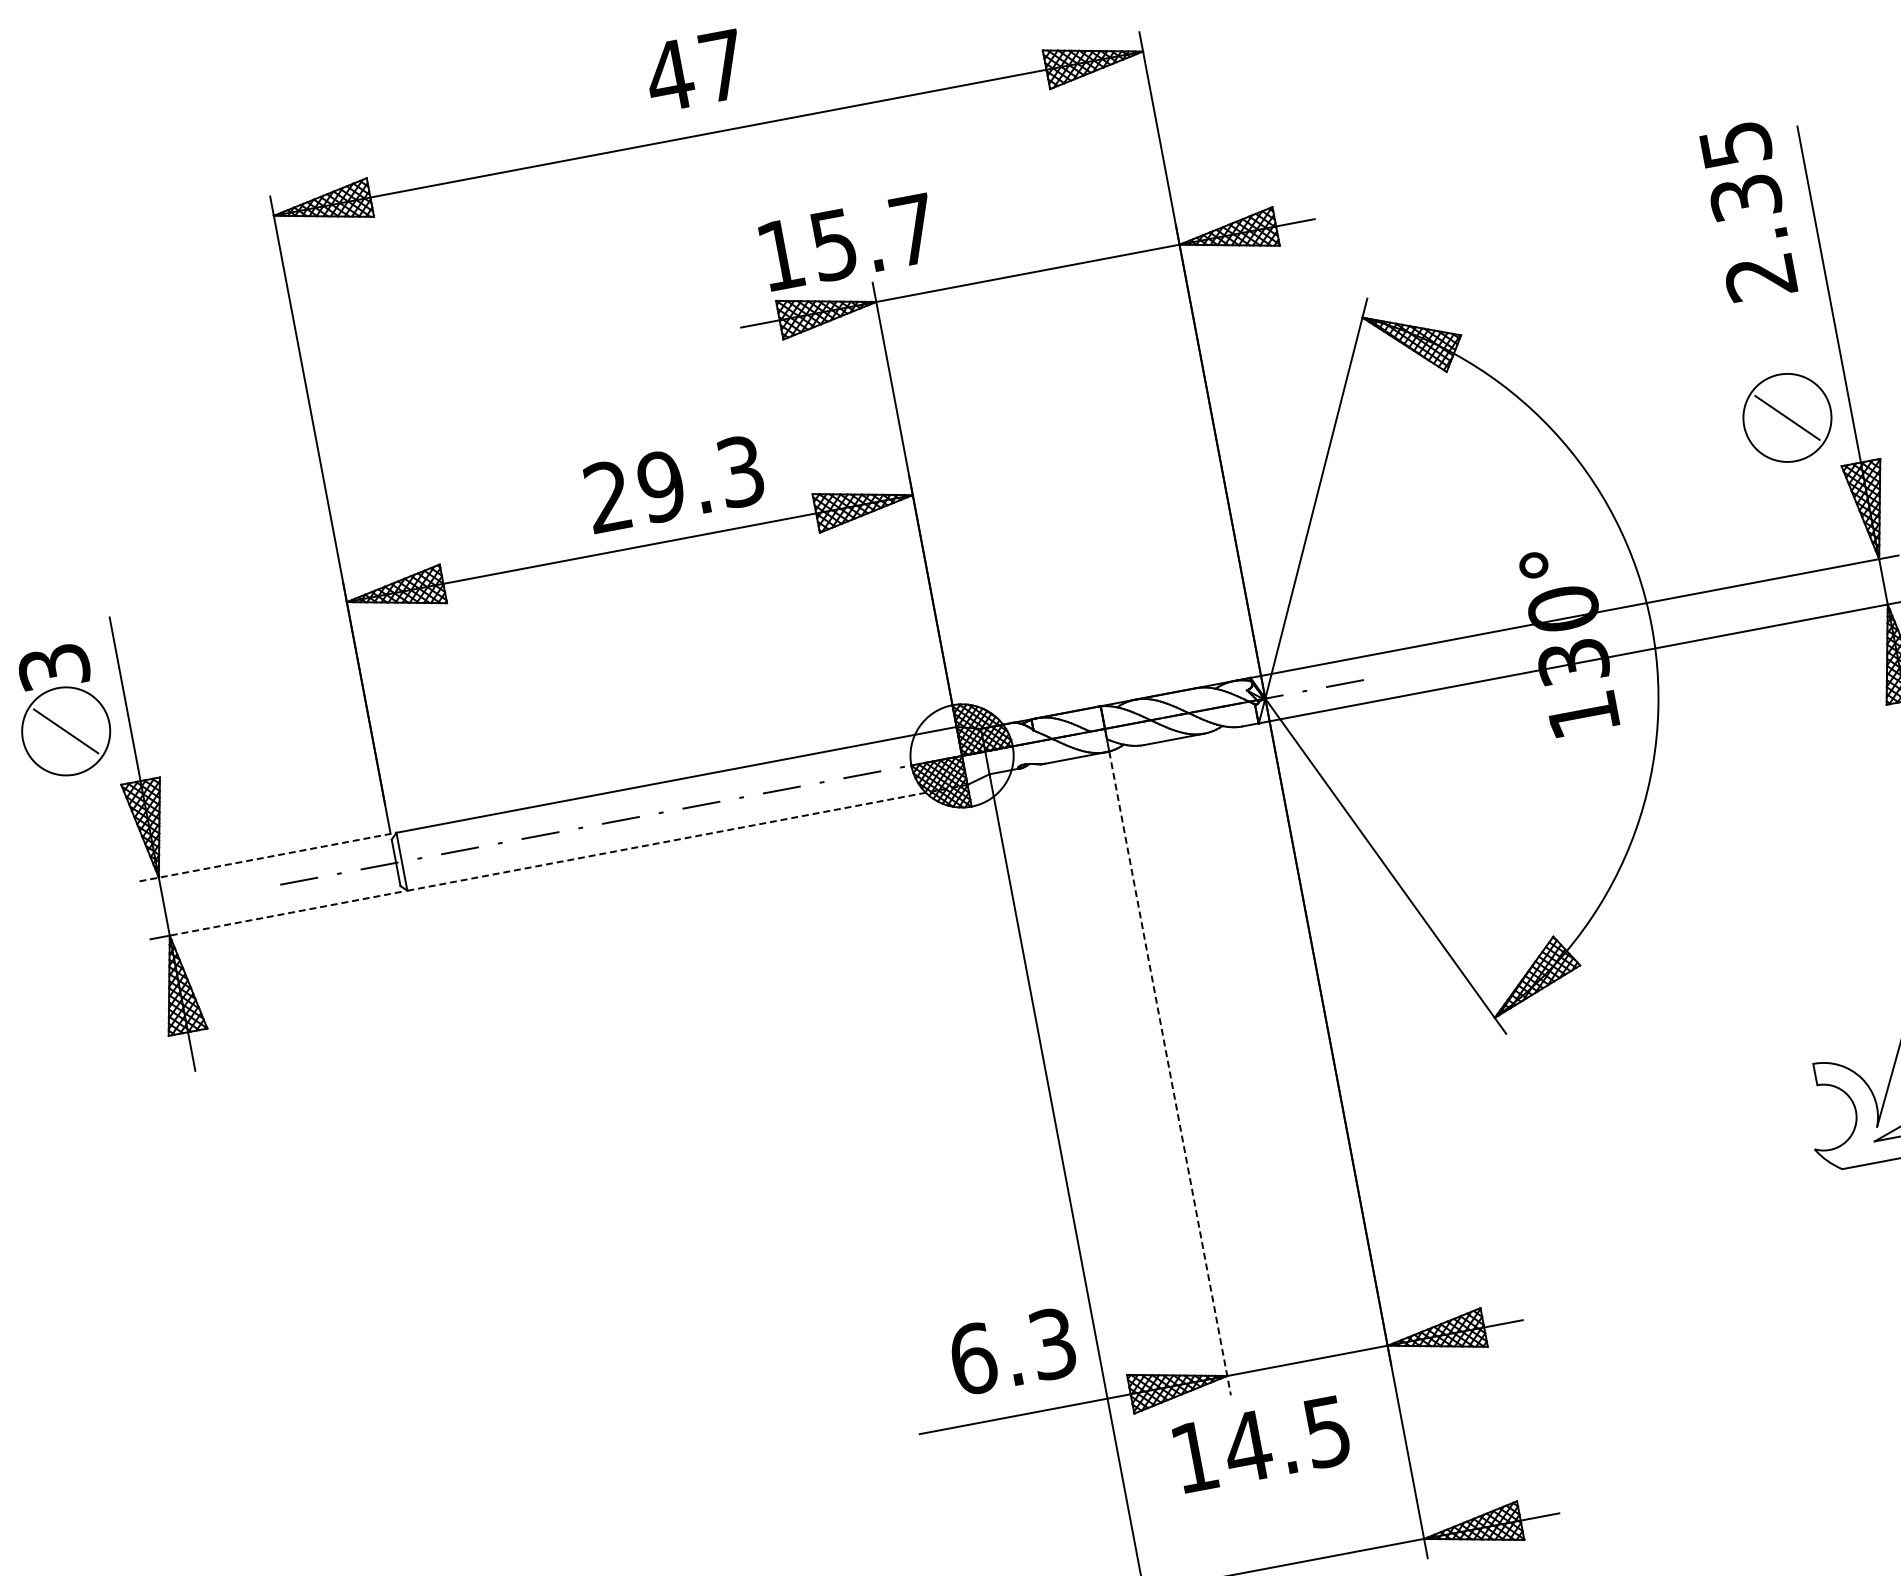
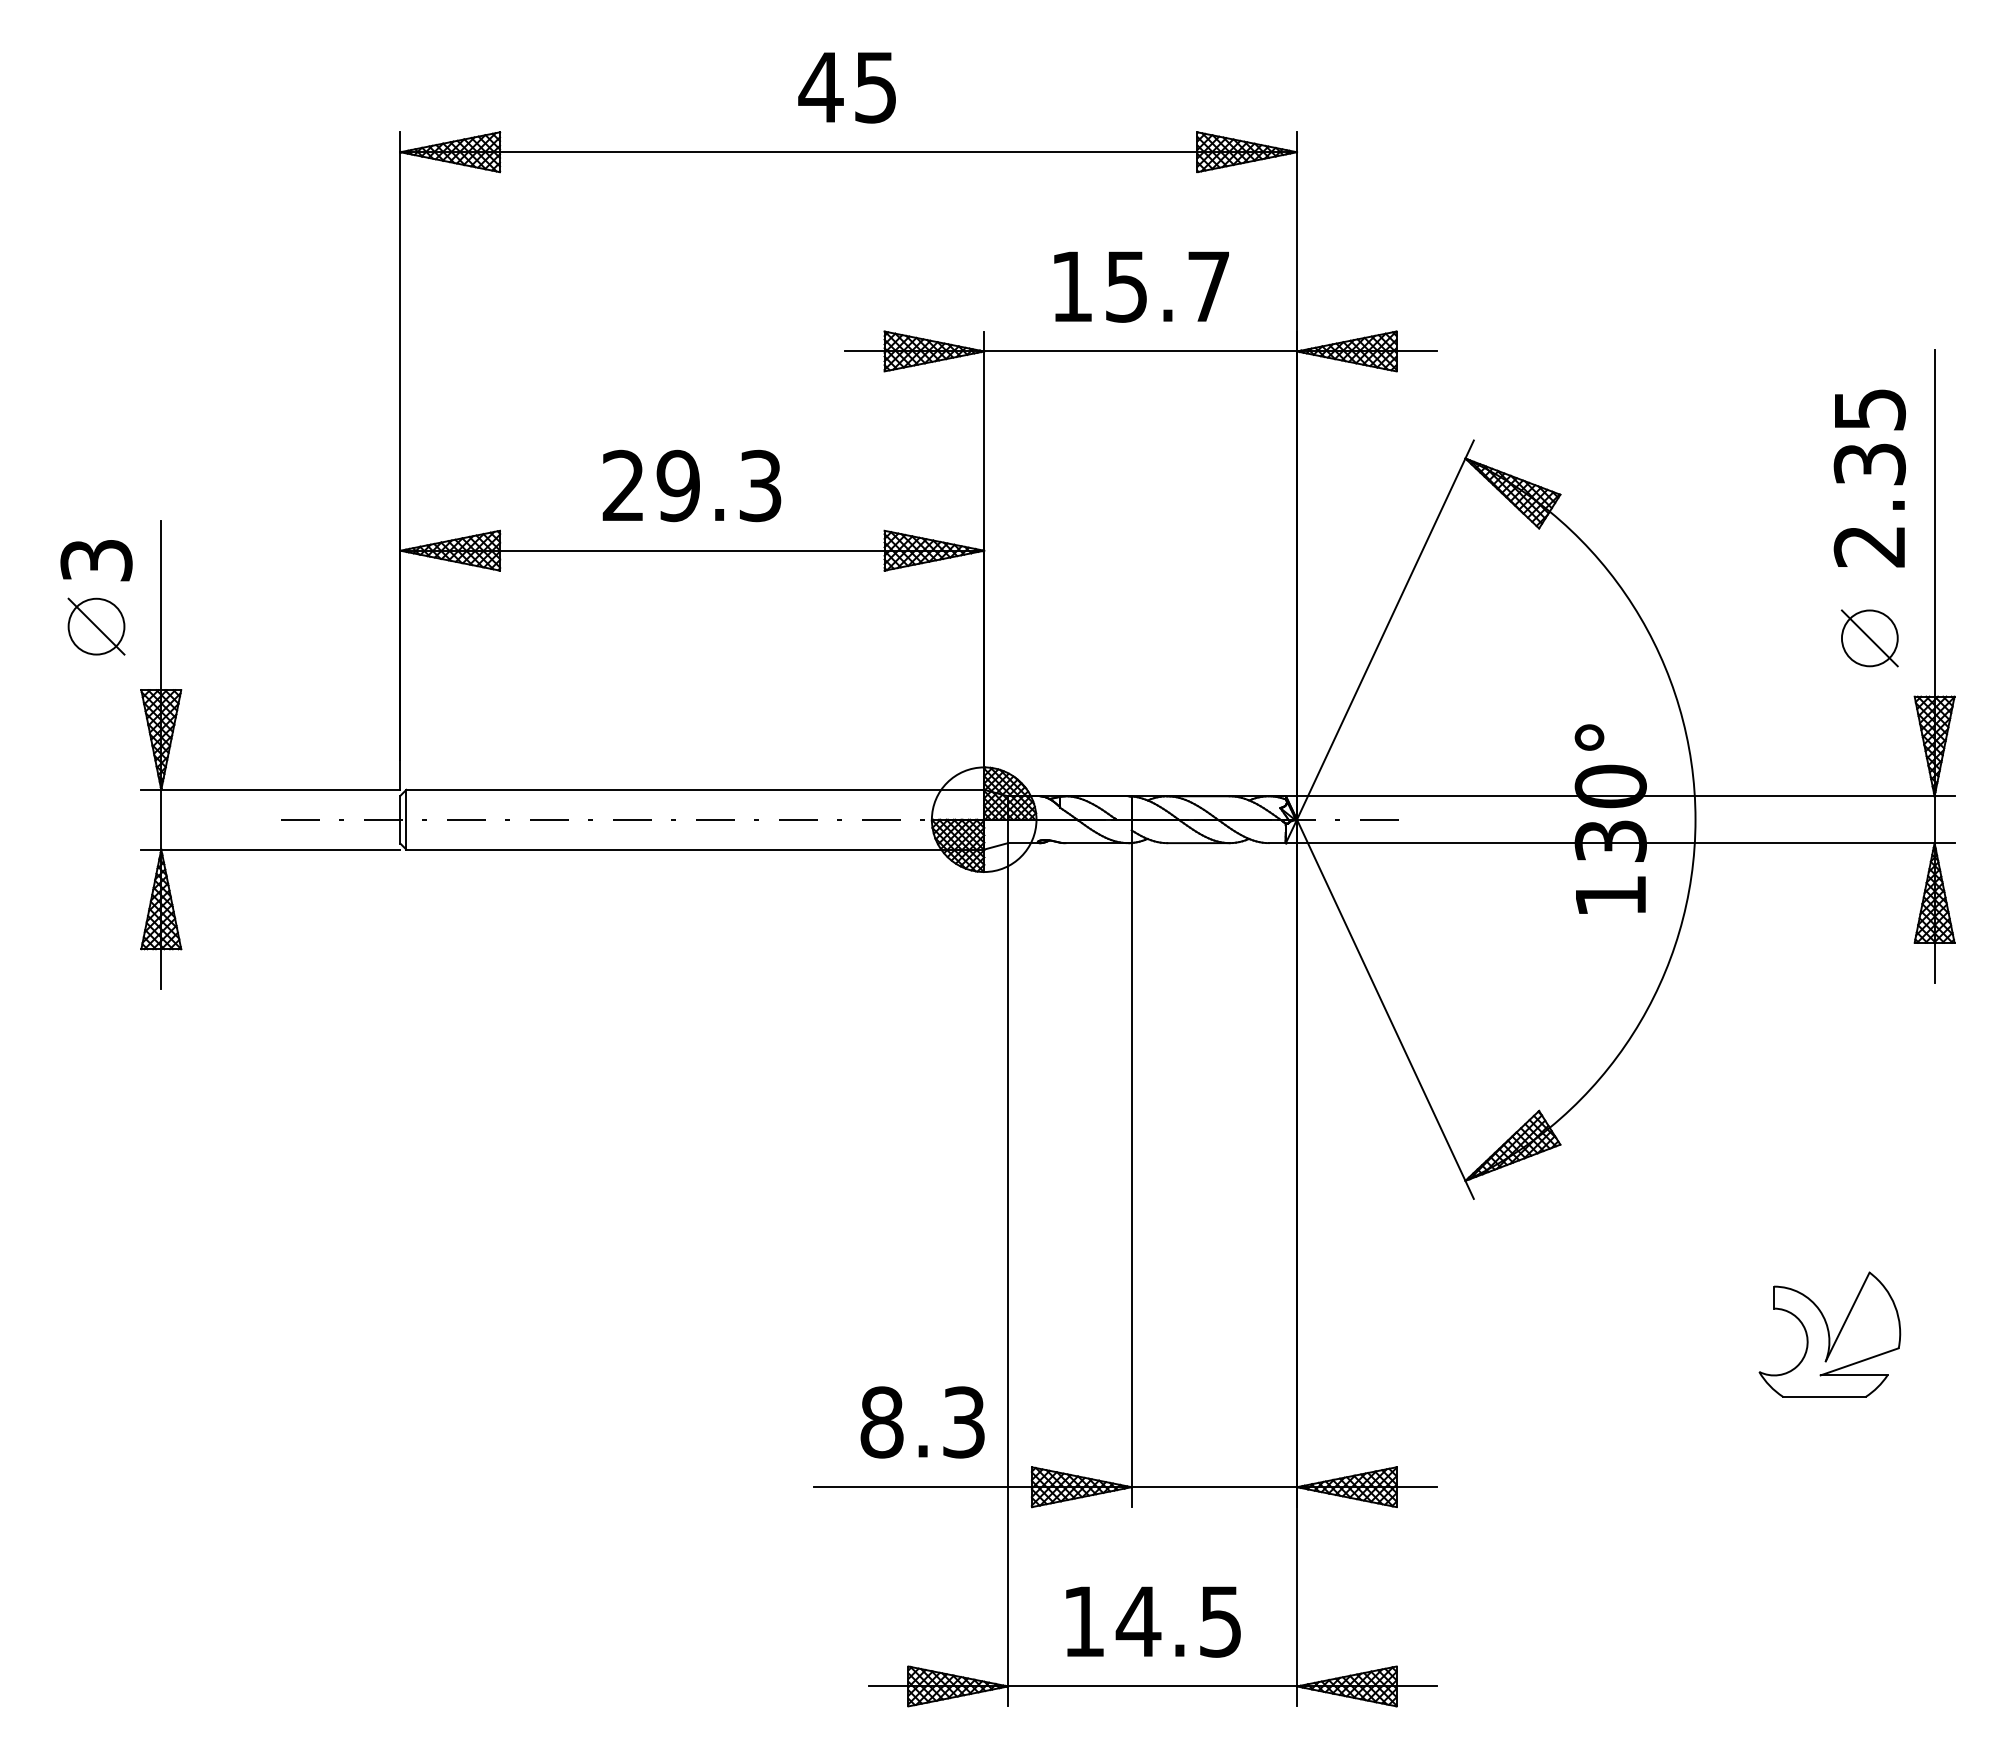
text: (722, 66) -> (875, 87), 47 -> 45
text: (1748, 211) -> (1869, 478), moved
text: (848, 242) -> (1141, 286), moved
circle: (1787, 418) -> (1869, 638), size x0.62
text: (674, 483) -> (691, 485), moved
circle: (66, 731) -> (96, 626), size x0.62
line: (687, 837) -> (695, 849), dashed -> solid
line: (264, 857) -> (270, 789), dashed -> solid
line: (285, 913) -> (280, 849), dashed -> solid
line: (1170, 1073) -> (1131, 1175), dashed -> solid
text: (973, 1358) -> (882, 1422), 6.3 -> 8.3
text: (1262, 1444) -> (1153, 1621), moved

